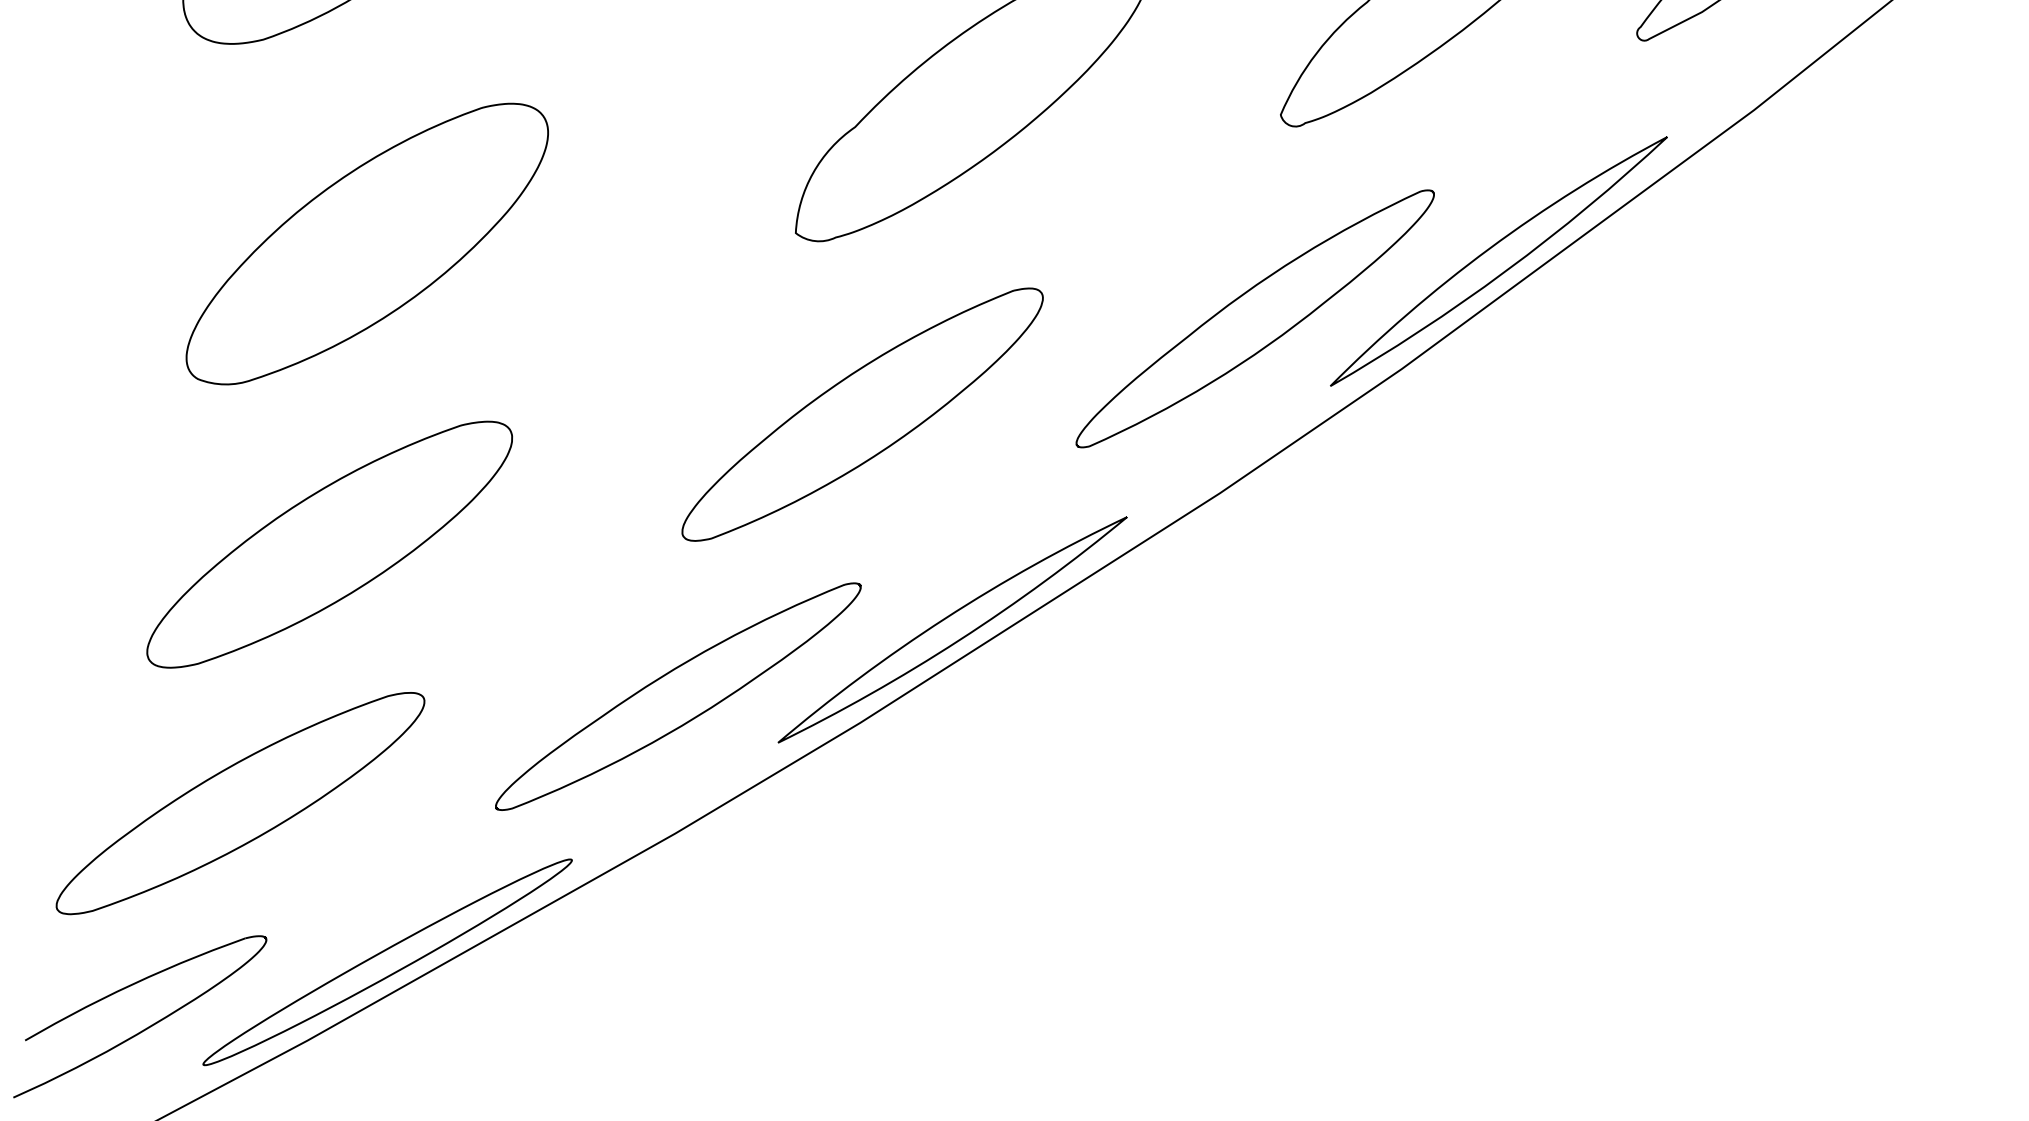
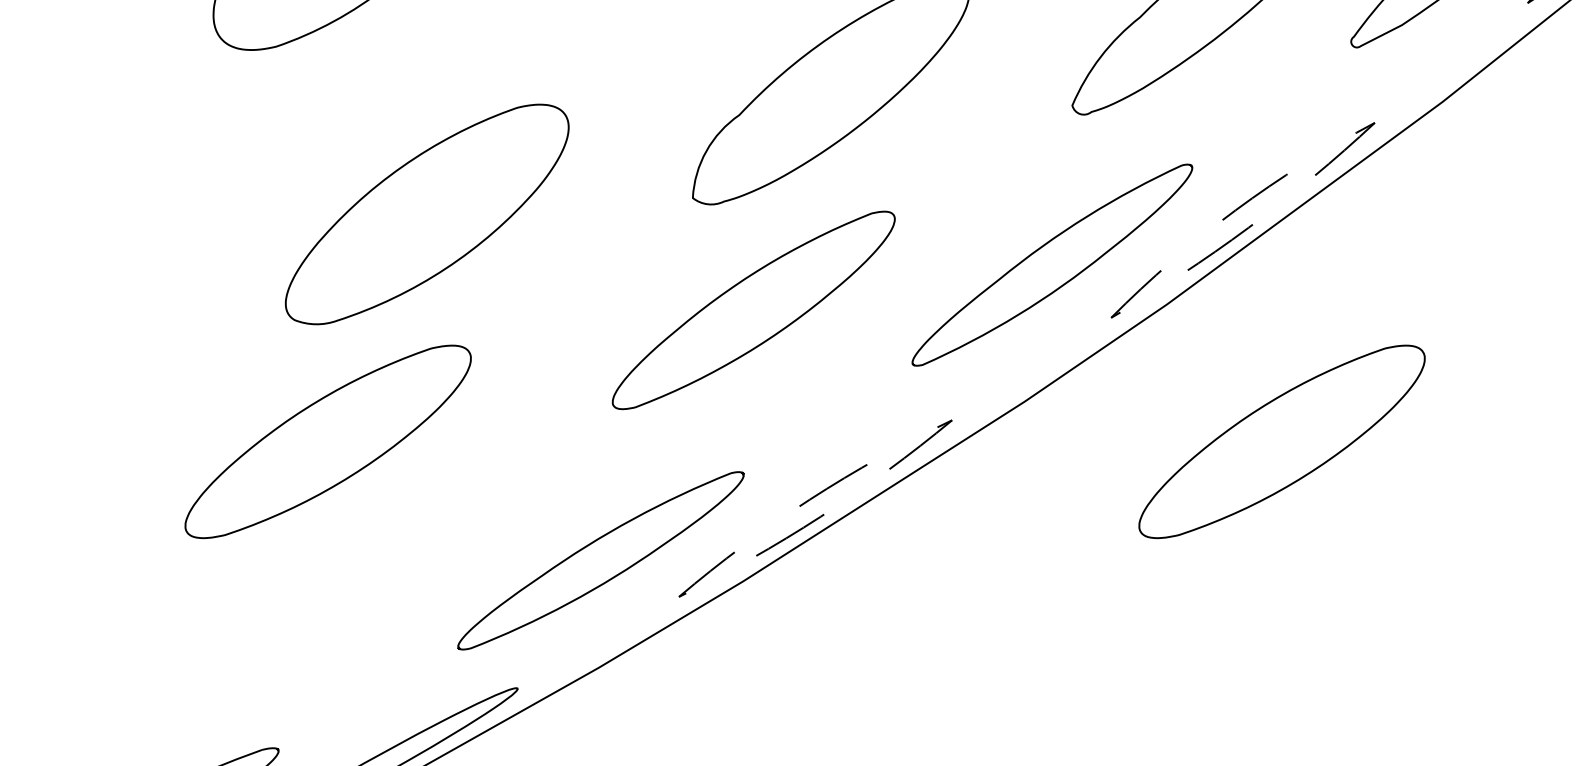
part: (366, 243) -> (426, 214), moved
line: (1335, 380) -> (1115, 313), solid -> dashed
part: (862, 414) -> (753, 310), moved
part: (1548, 544) -> (1281, 441), added
line: (778, 742) -> (679, 596), solid -> dashed
part: (240, 803) -> (258, 644), removed

